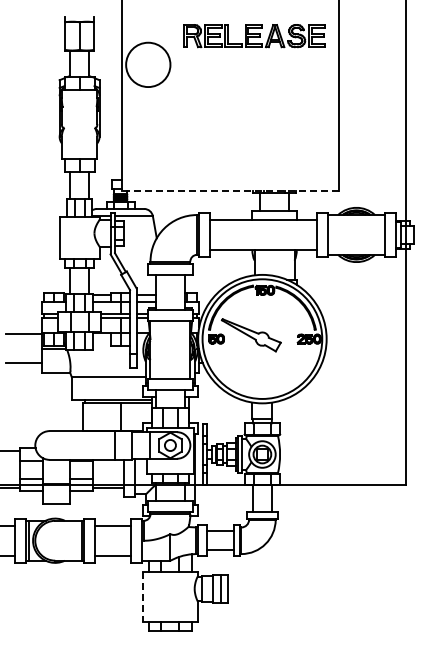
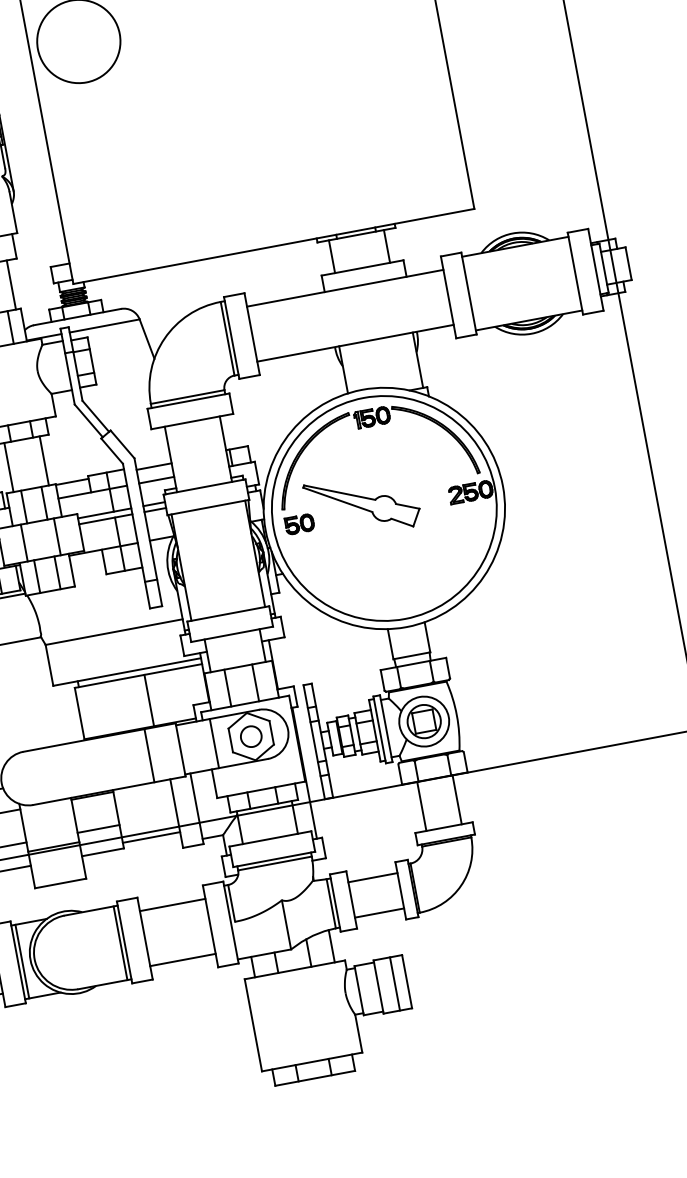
line: (230, 191) -> (274, 246), dashed -> solid
line: (143, 596) -> (253, 1024), dashed -> solid

